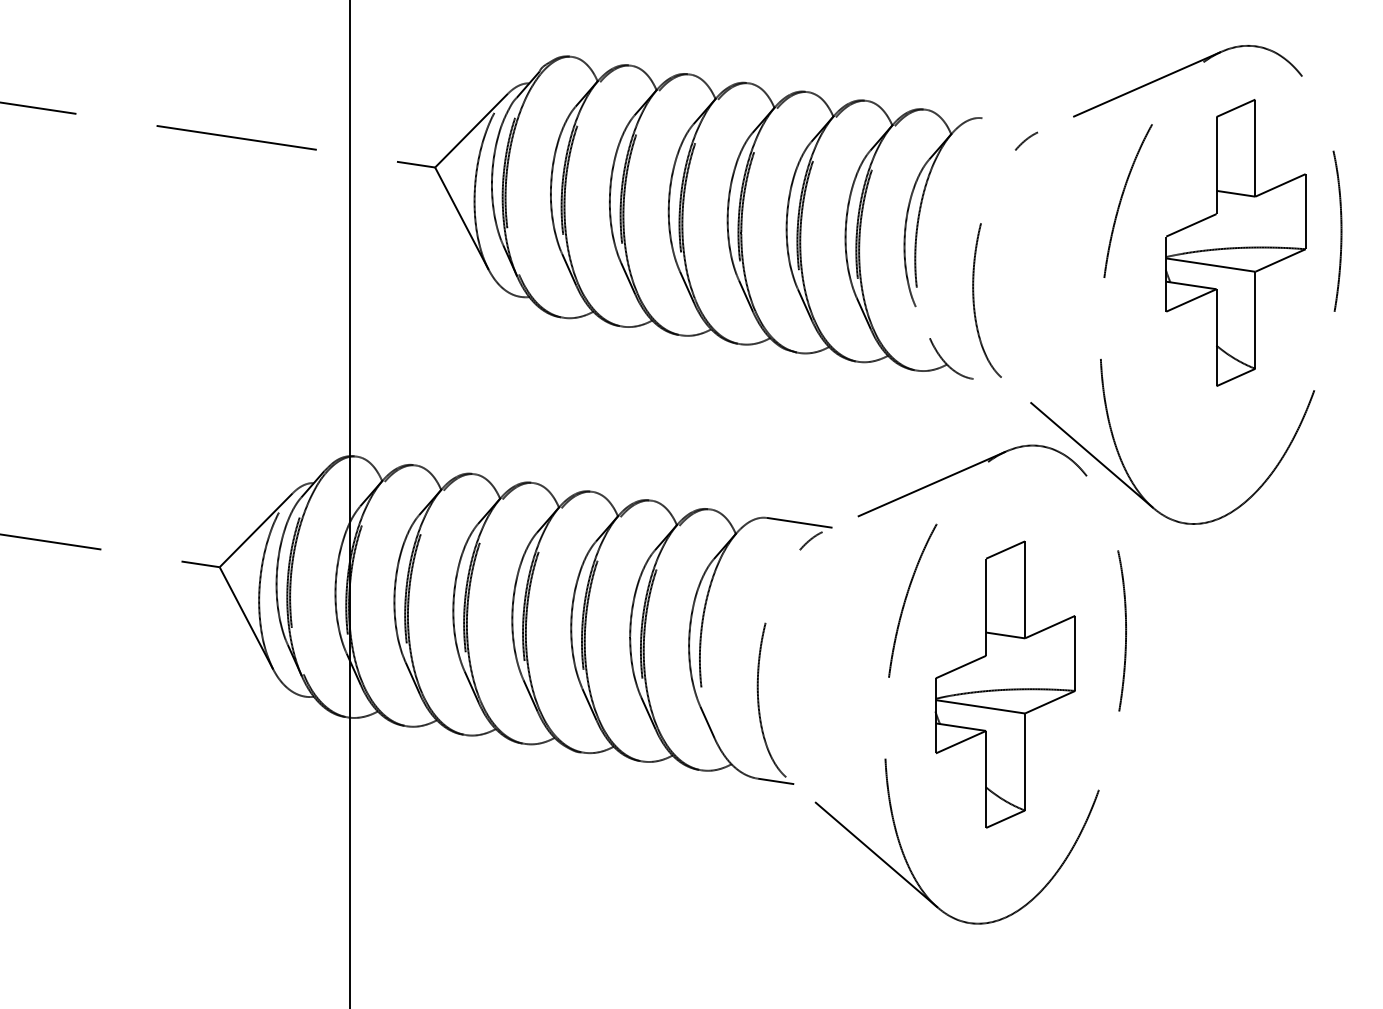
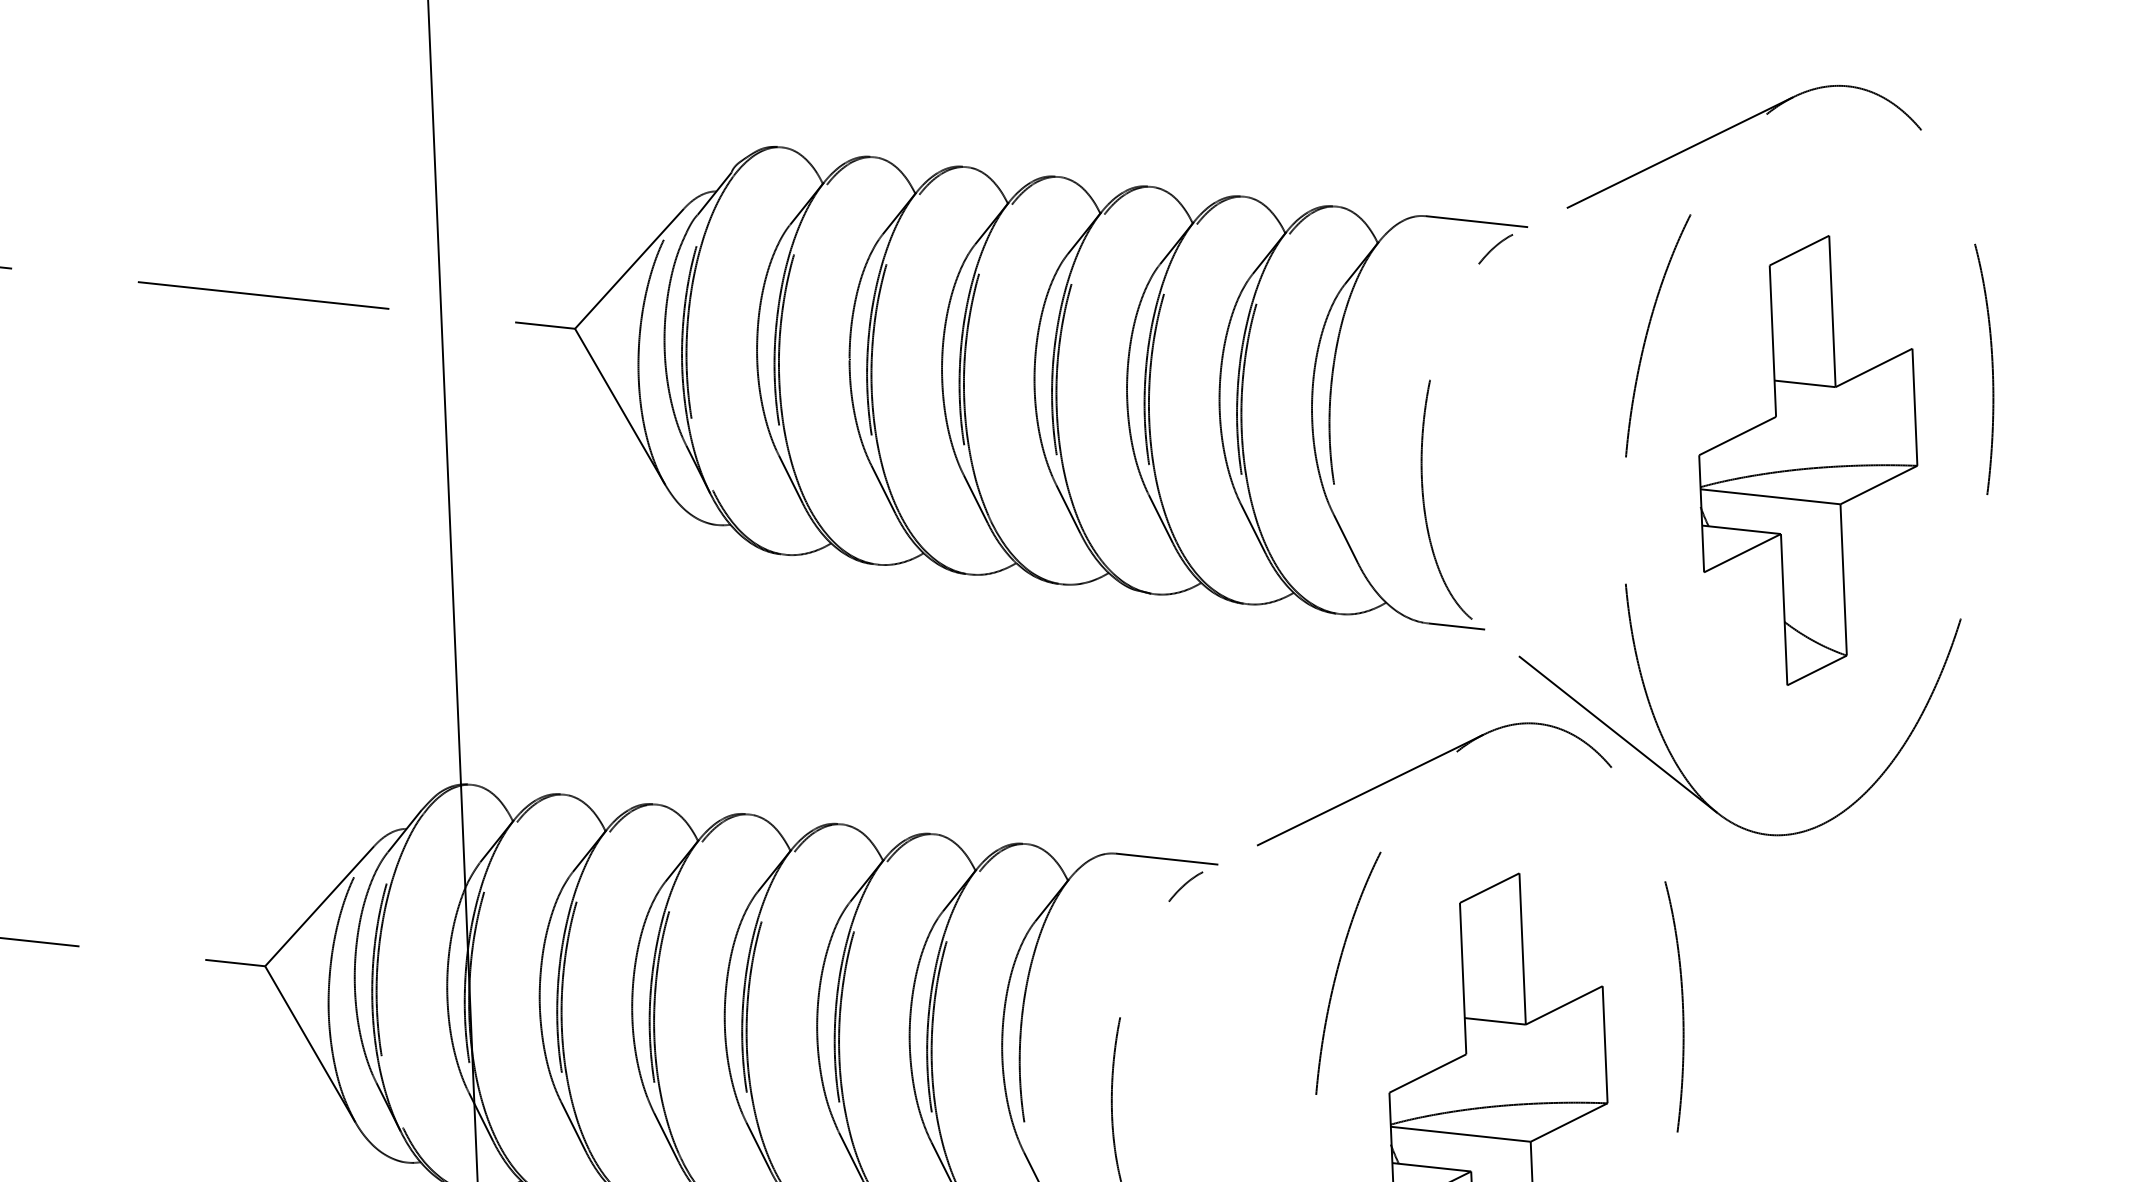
line: (1014, 123) -> (1475, 222), added
part: (1235, 242) -> (1807, 459), moved
line: (922, 322) -> (1345, 538), added
line: (991, 381) -> (1456, 626), added

